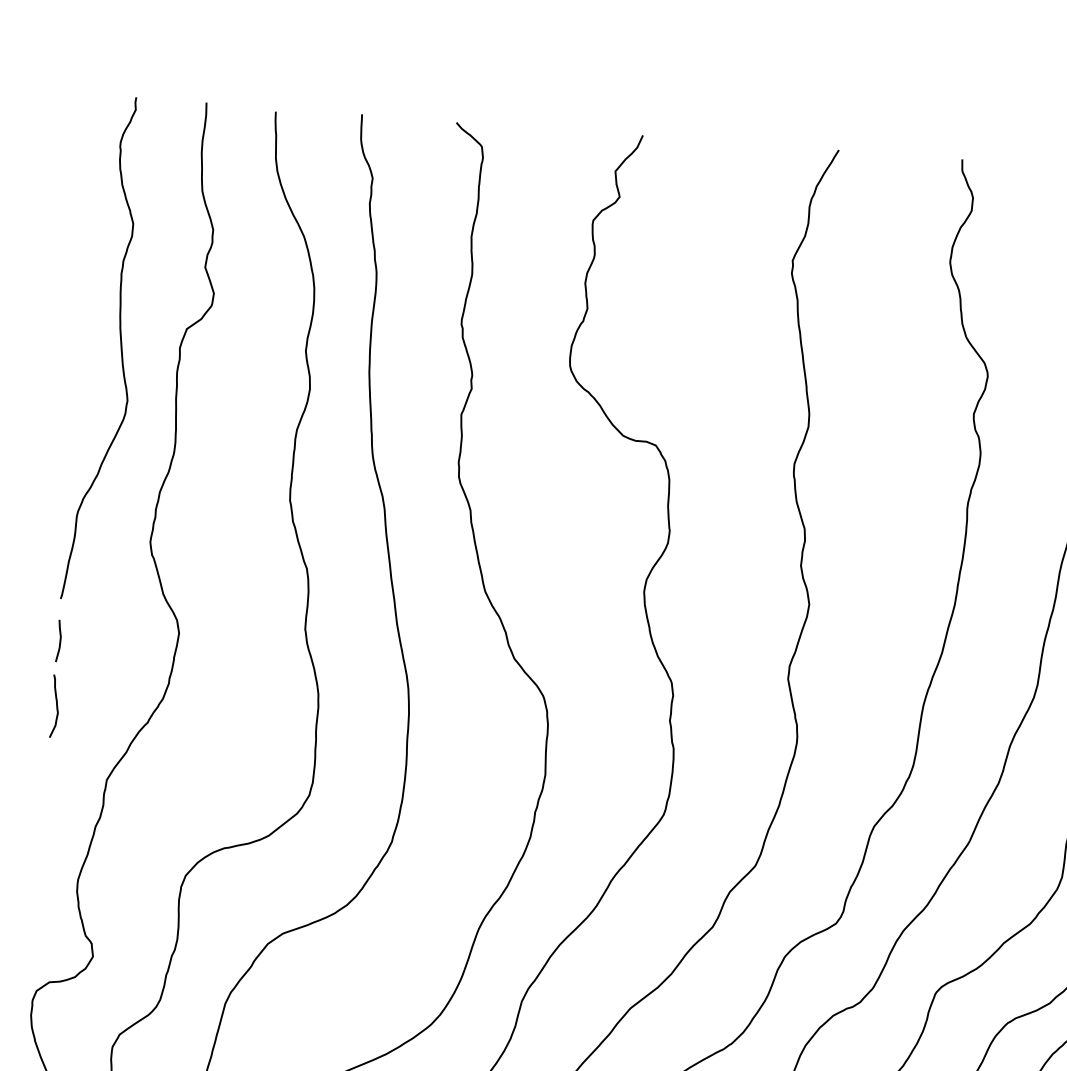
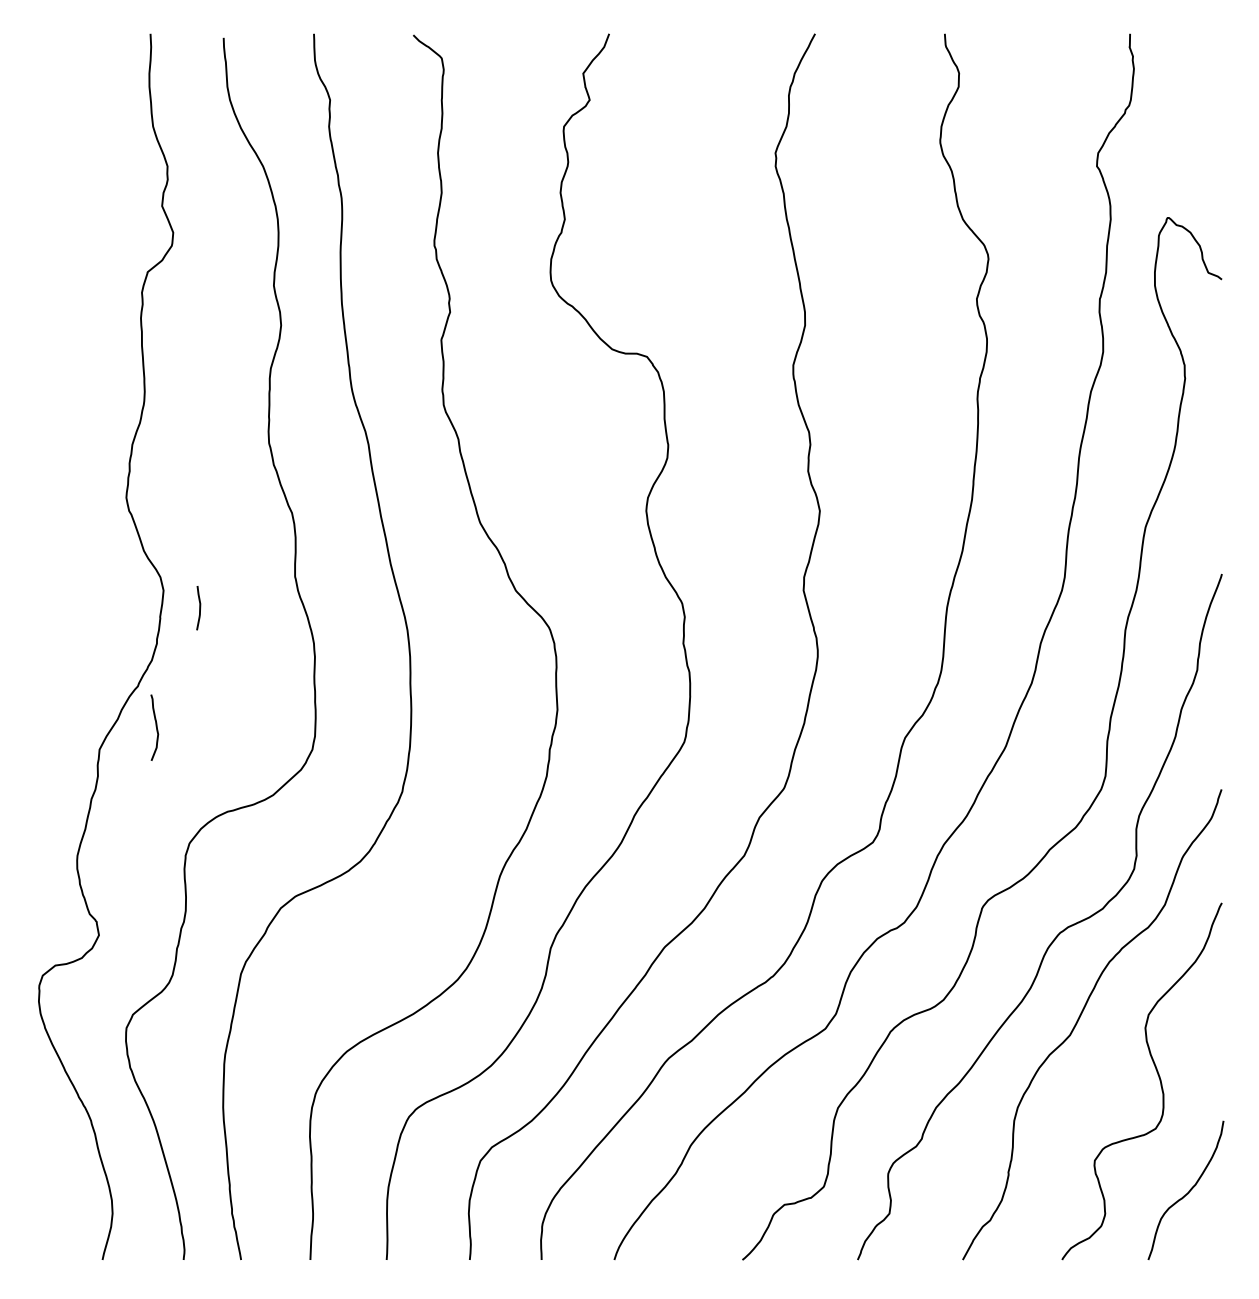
curve: (120, 345) -> (79, 294), removed
curve: (59, 641) -> (199, 608), moved
curve: (55, 705) -> (155, 726), moved

